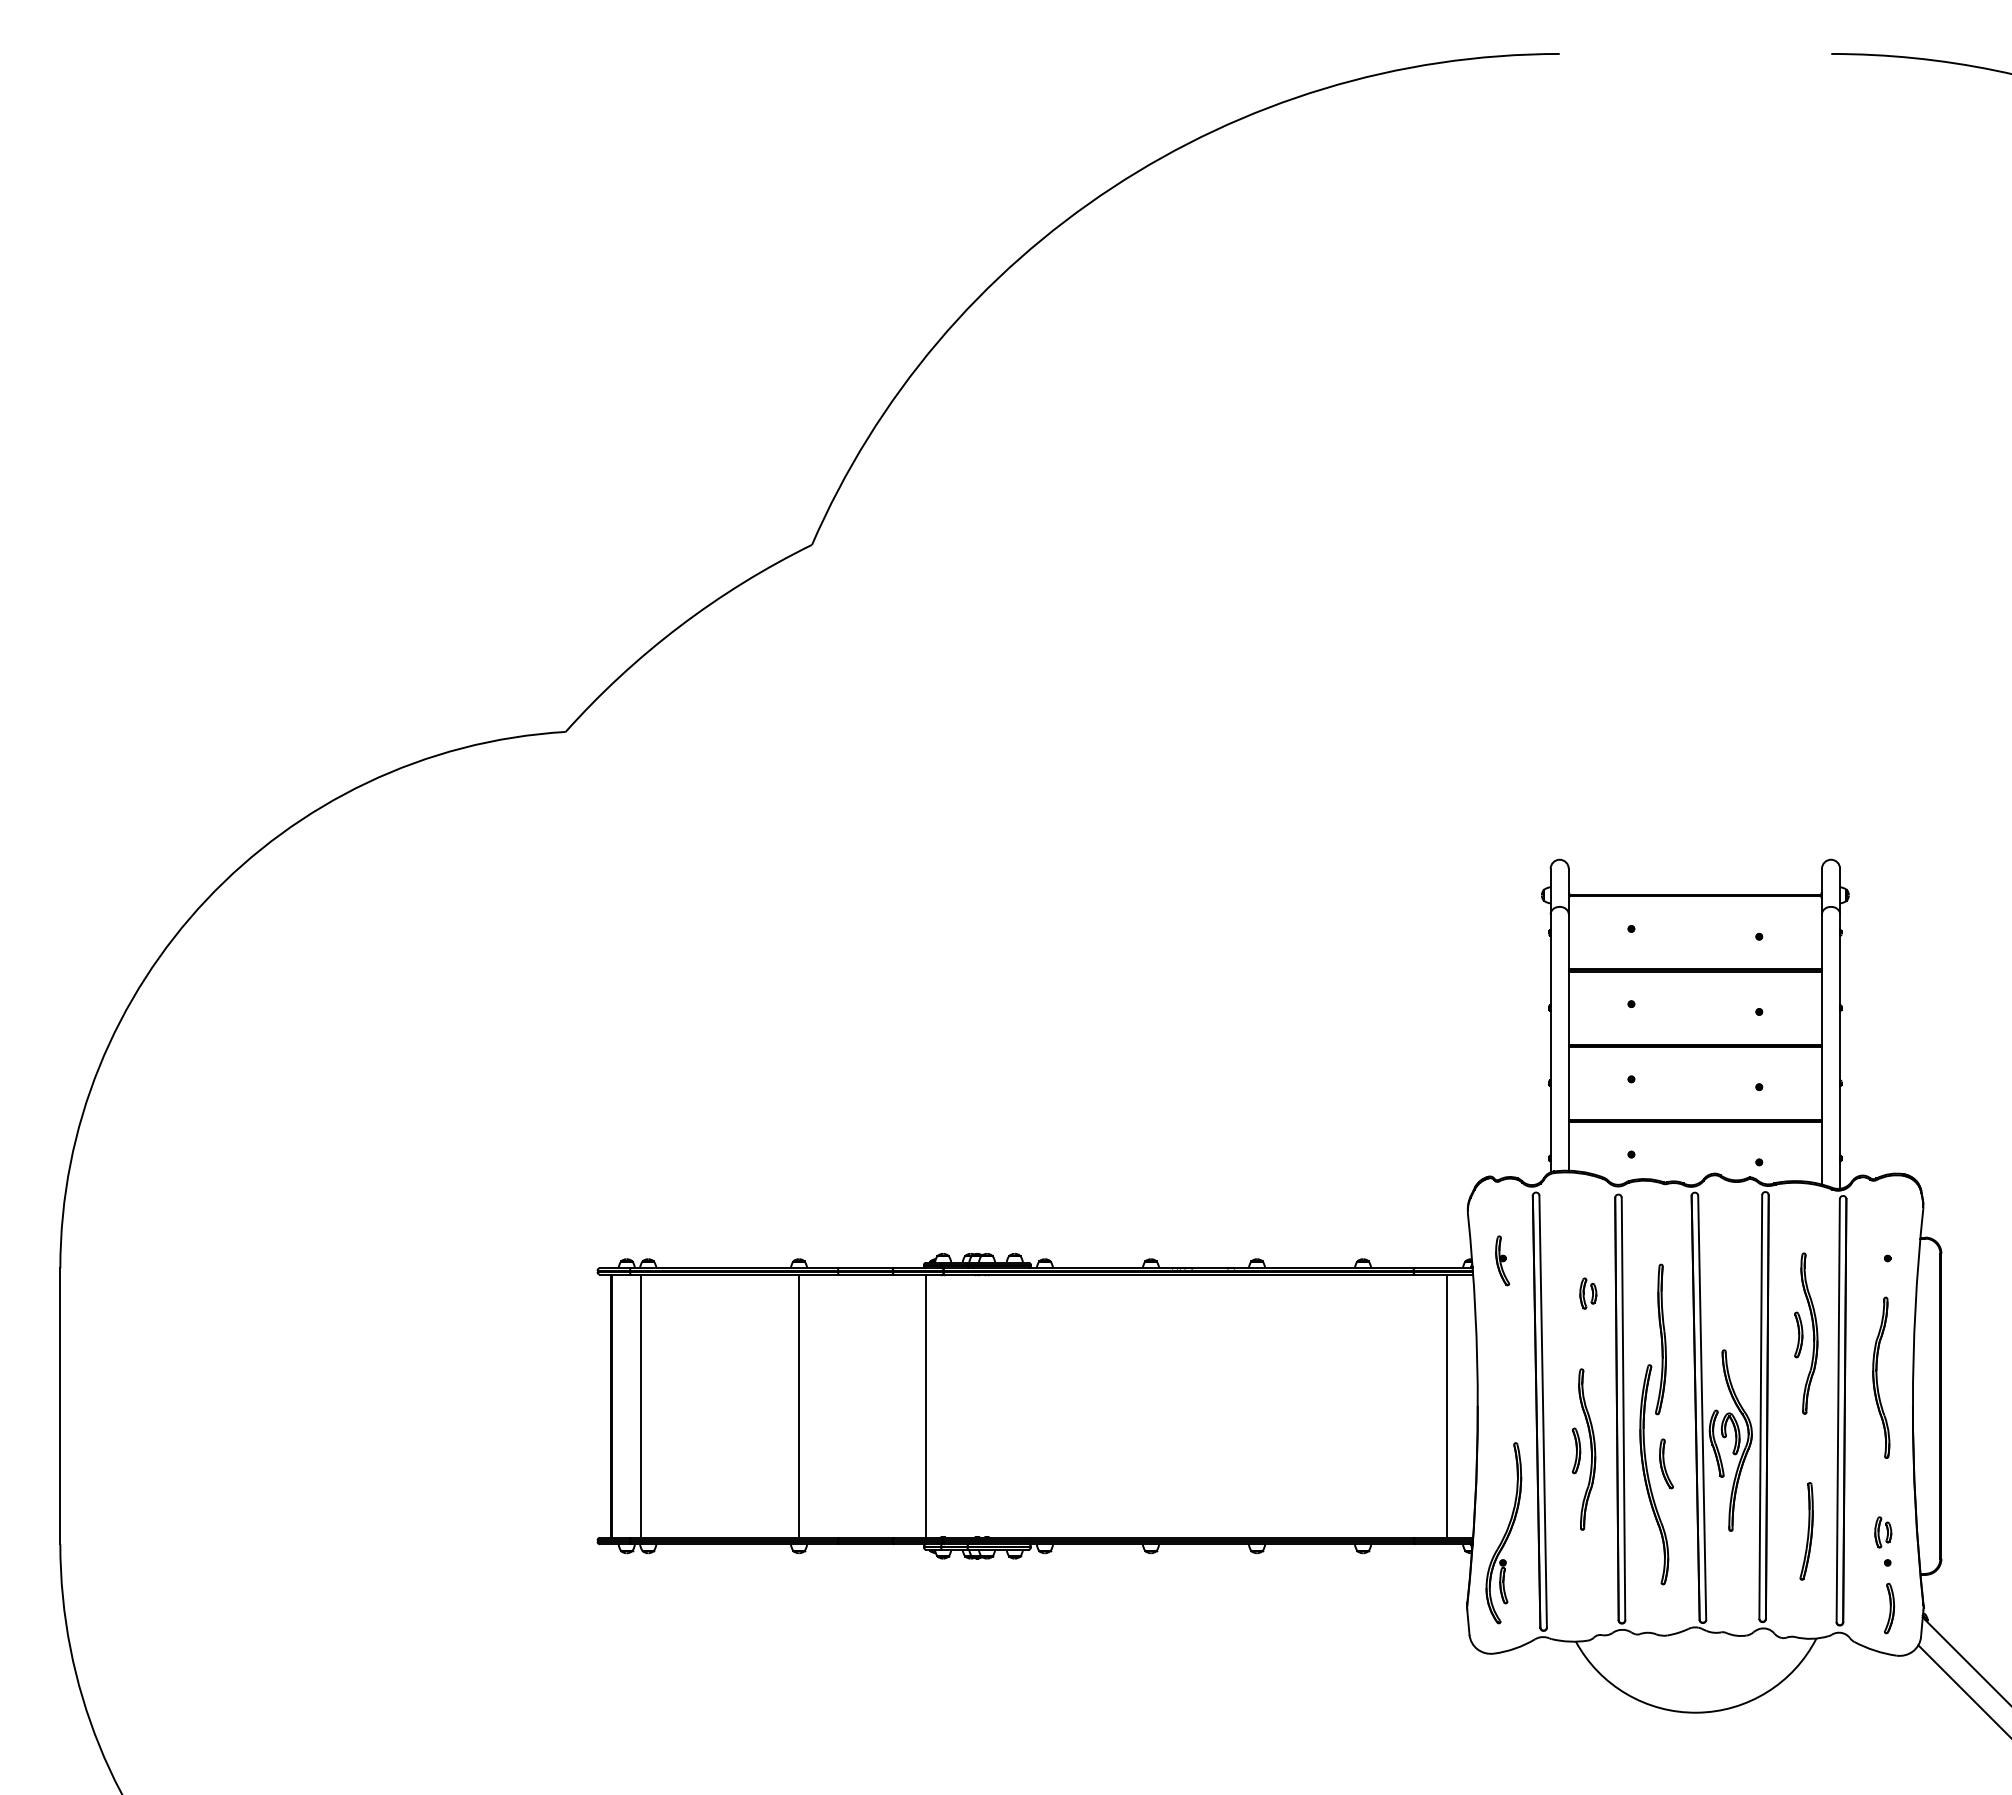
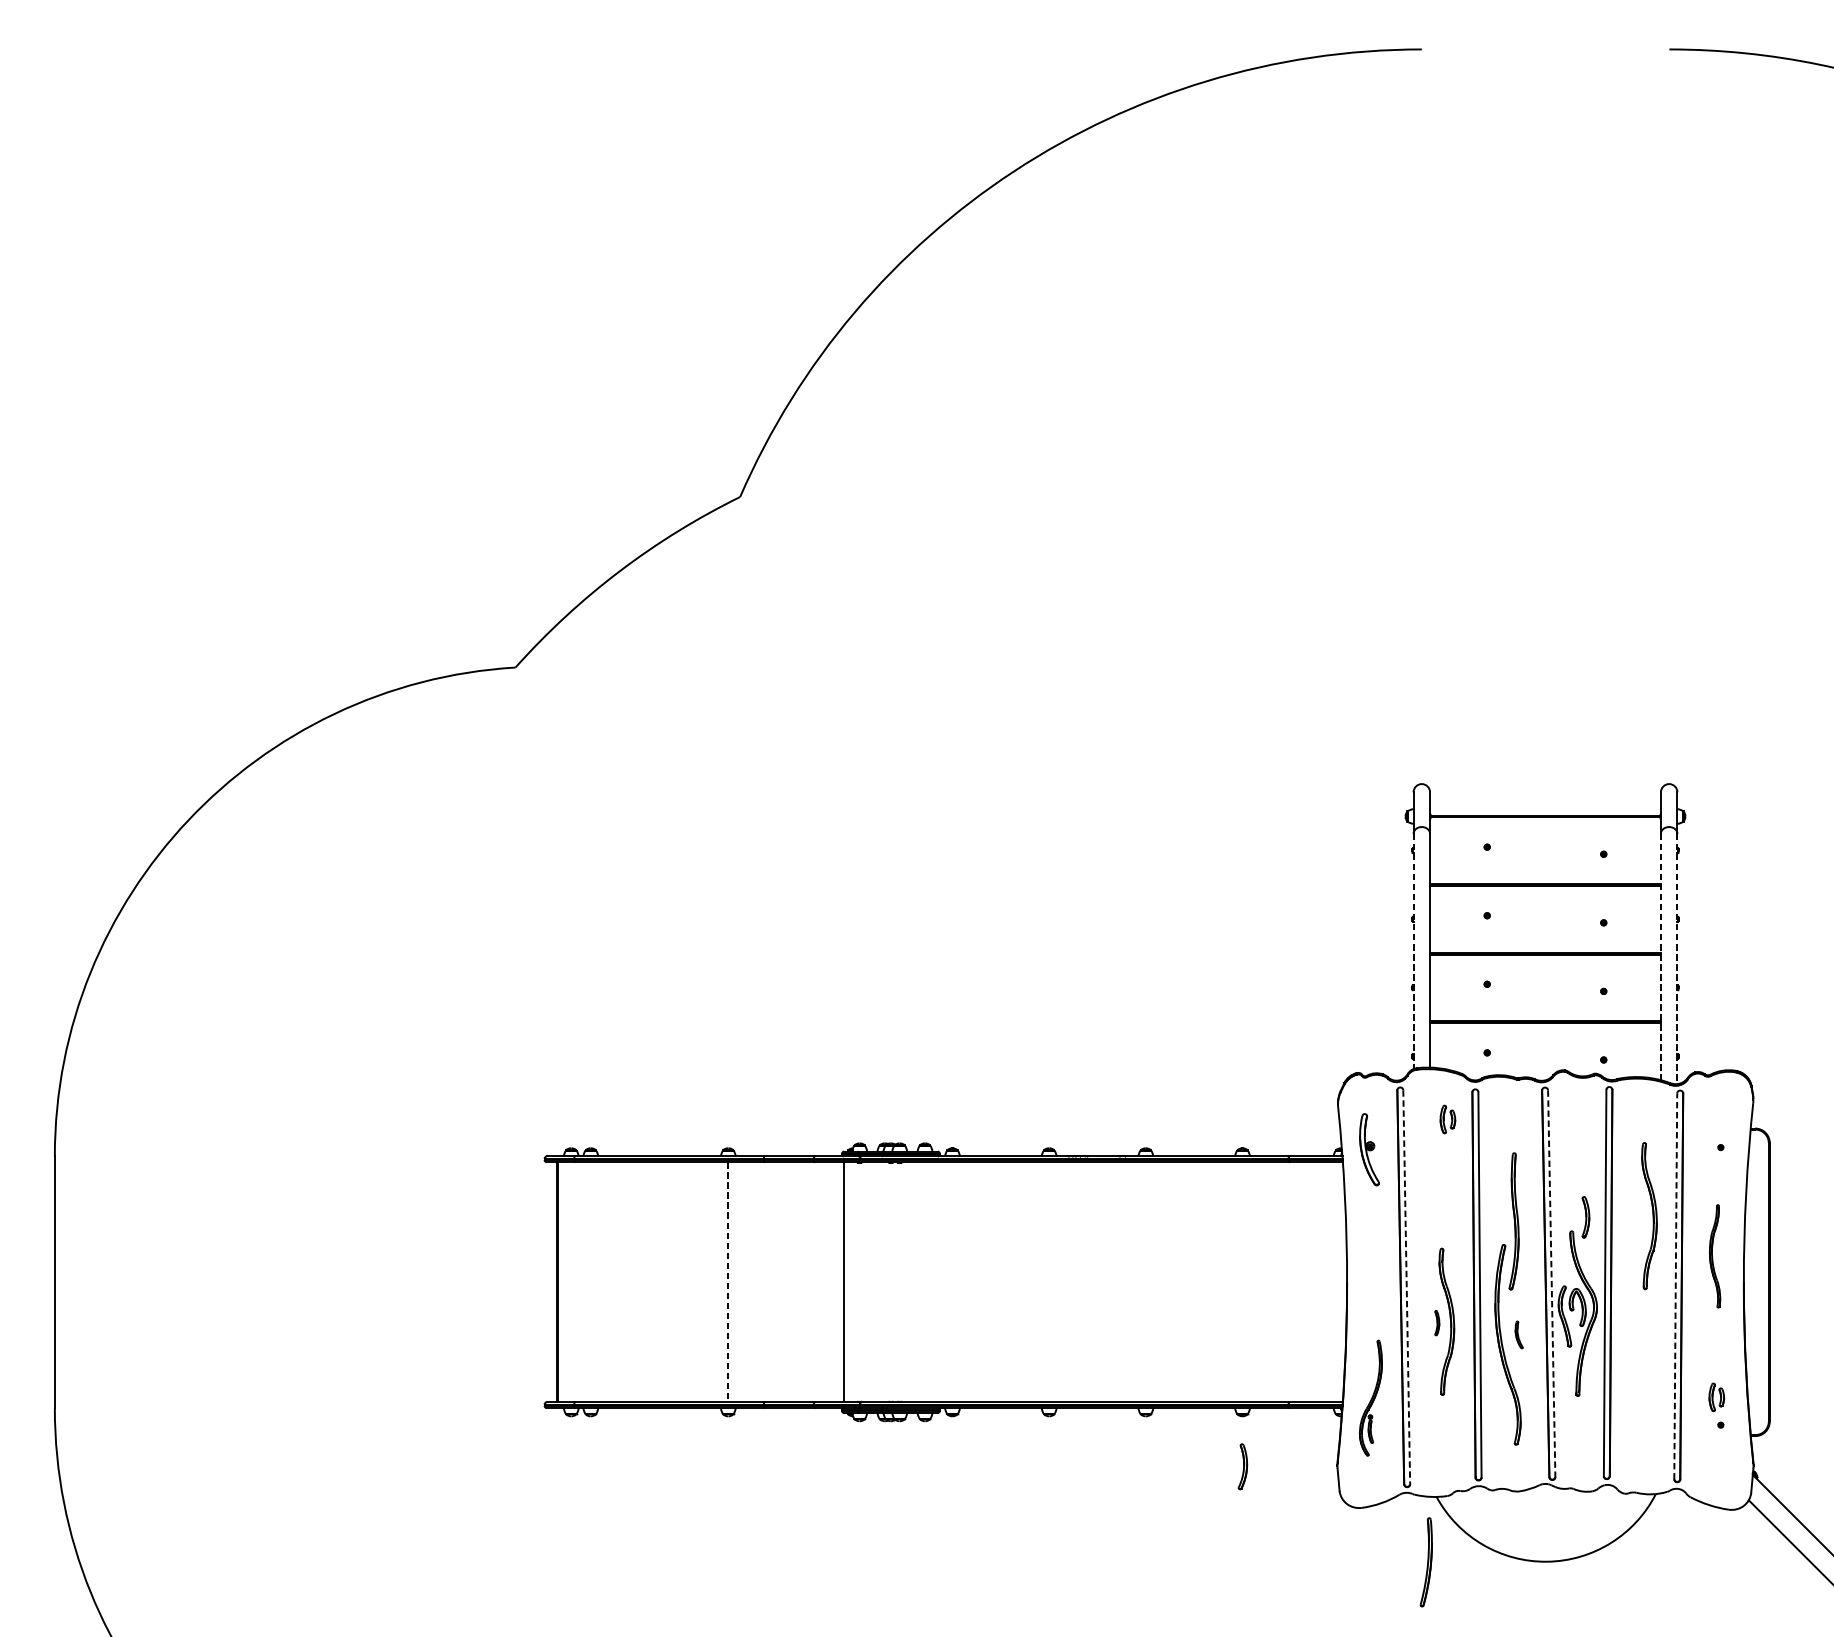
line: (1550, 1043) -> (1413, 951), solid -> dashed
line: (1821, 1049) -> (1660, 957), solid -> dashed
line: (1840, 1052) -> (1677, 959), solid -> dashed
part: (1502, 1260) -> (1369, 1149), size x1.6
part: (1588, 1293) -> (1448, 1119), moved
part: (1798, 1334) -> (1585, 1216), moved
part: (1881, 1377) -> (1715, 1256), size x0.7
line: (641, 1405) -> (584, 1281), removed
line: (1446, 1405) -> (1318, 1281), removed
line: (798, 1406) -> (727, 1282), solid -> dashed
line: (1702, 1408) -> (1551, 1284), solid -> dashed
line: (1838, 1410) -> (1675, 1286), solid -> dashed
line: (1543, 1412) -> (1407, 1288), solid -> dashed
part: (1576, 1450) -> (1437, 1322), size x0.6
part: (1666, 1463) -> (1519, 1334), size x0.6
part: (1806, 1531) -> (1426, 1562), moved
part: (1503, 1533) -> (1370, 1398), size x0.7
part: (1889, 1608) -> (1242, 1466), moved

